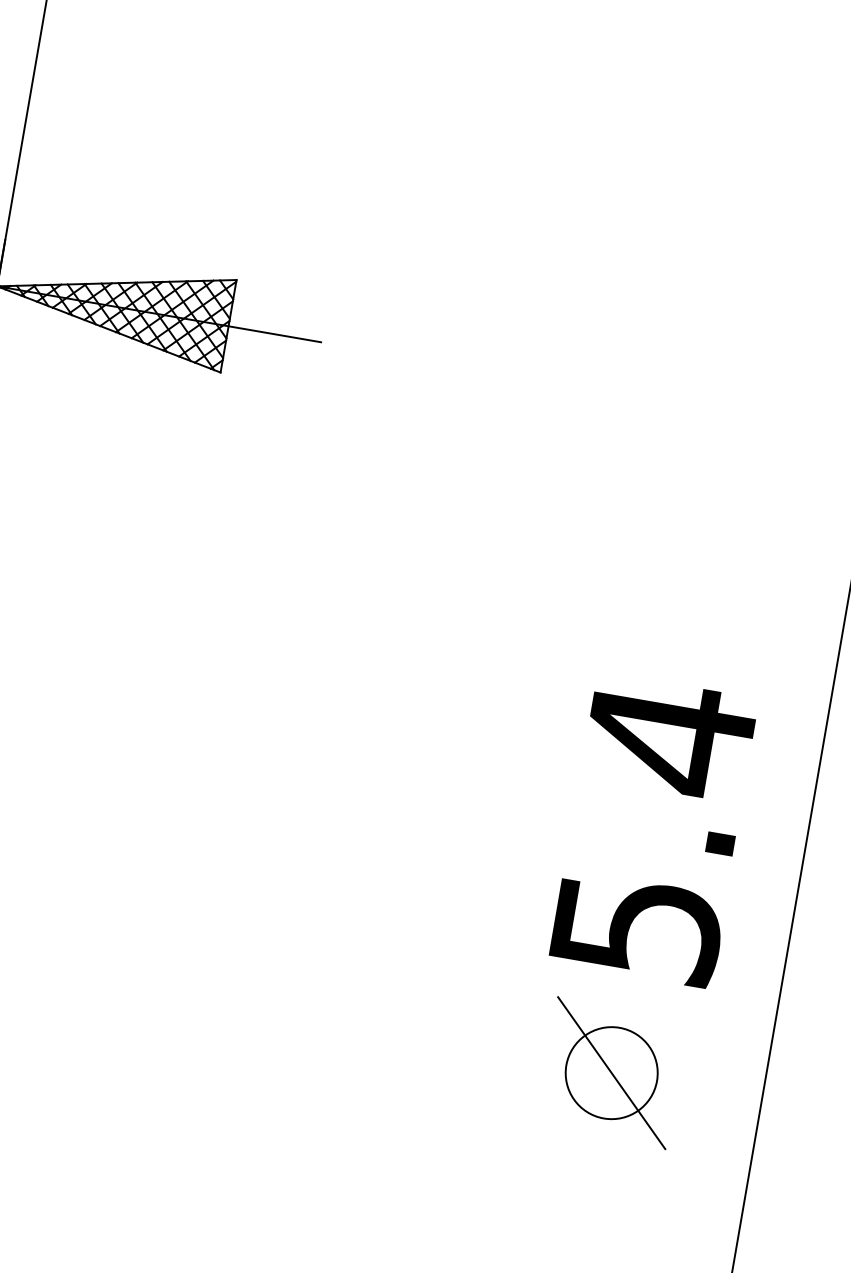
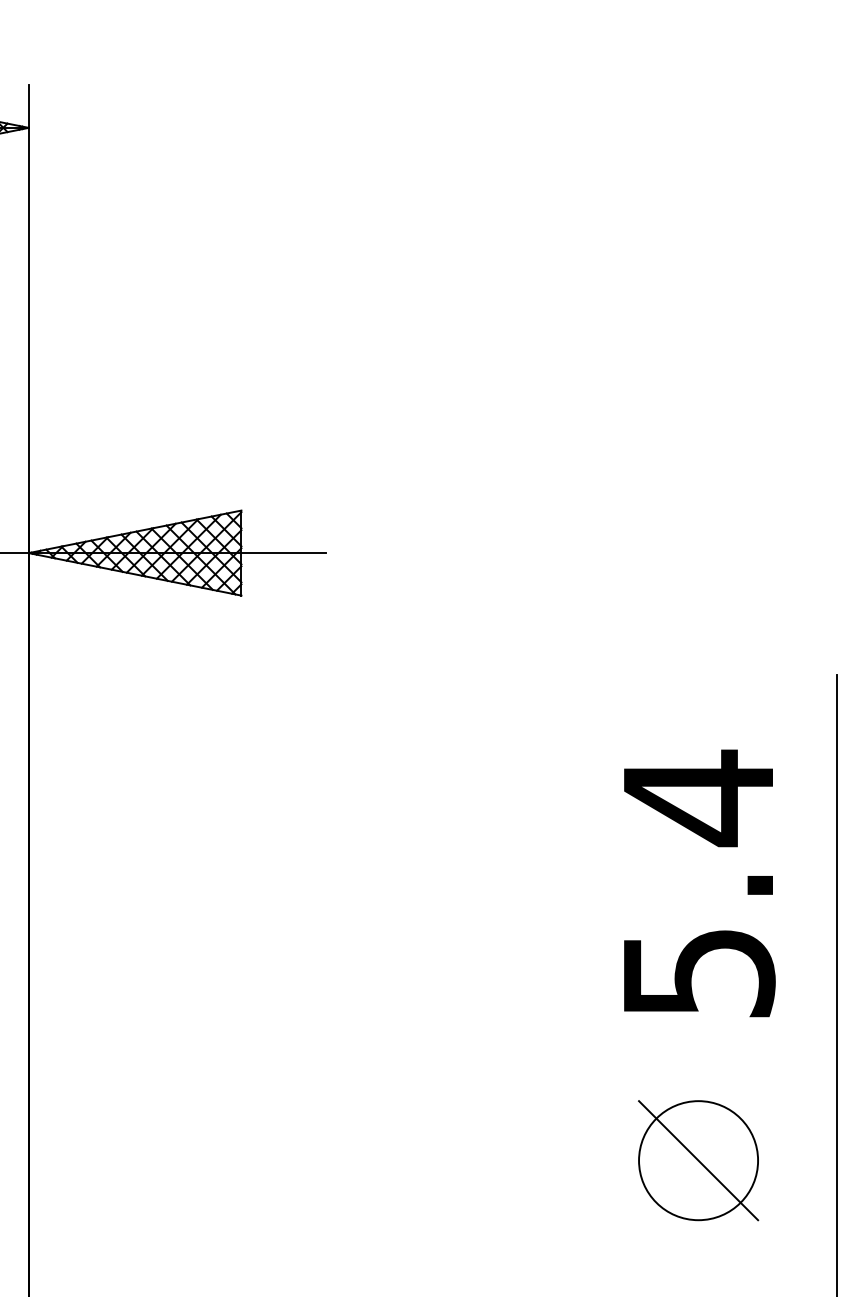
text: (654, 830) -> (699, 883), moved
circle: (611, 1072) -> (698, 1160), size x1.43

